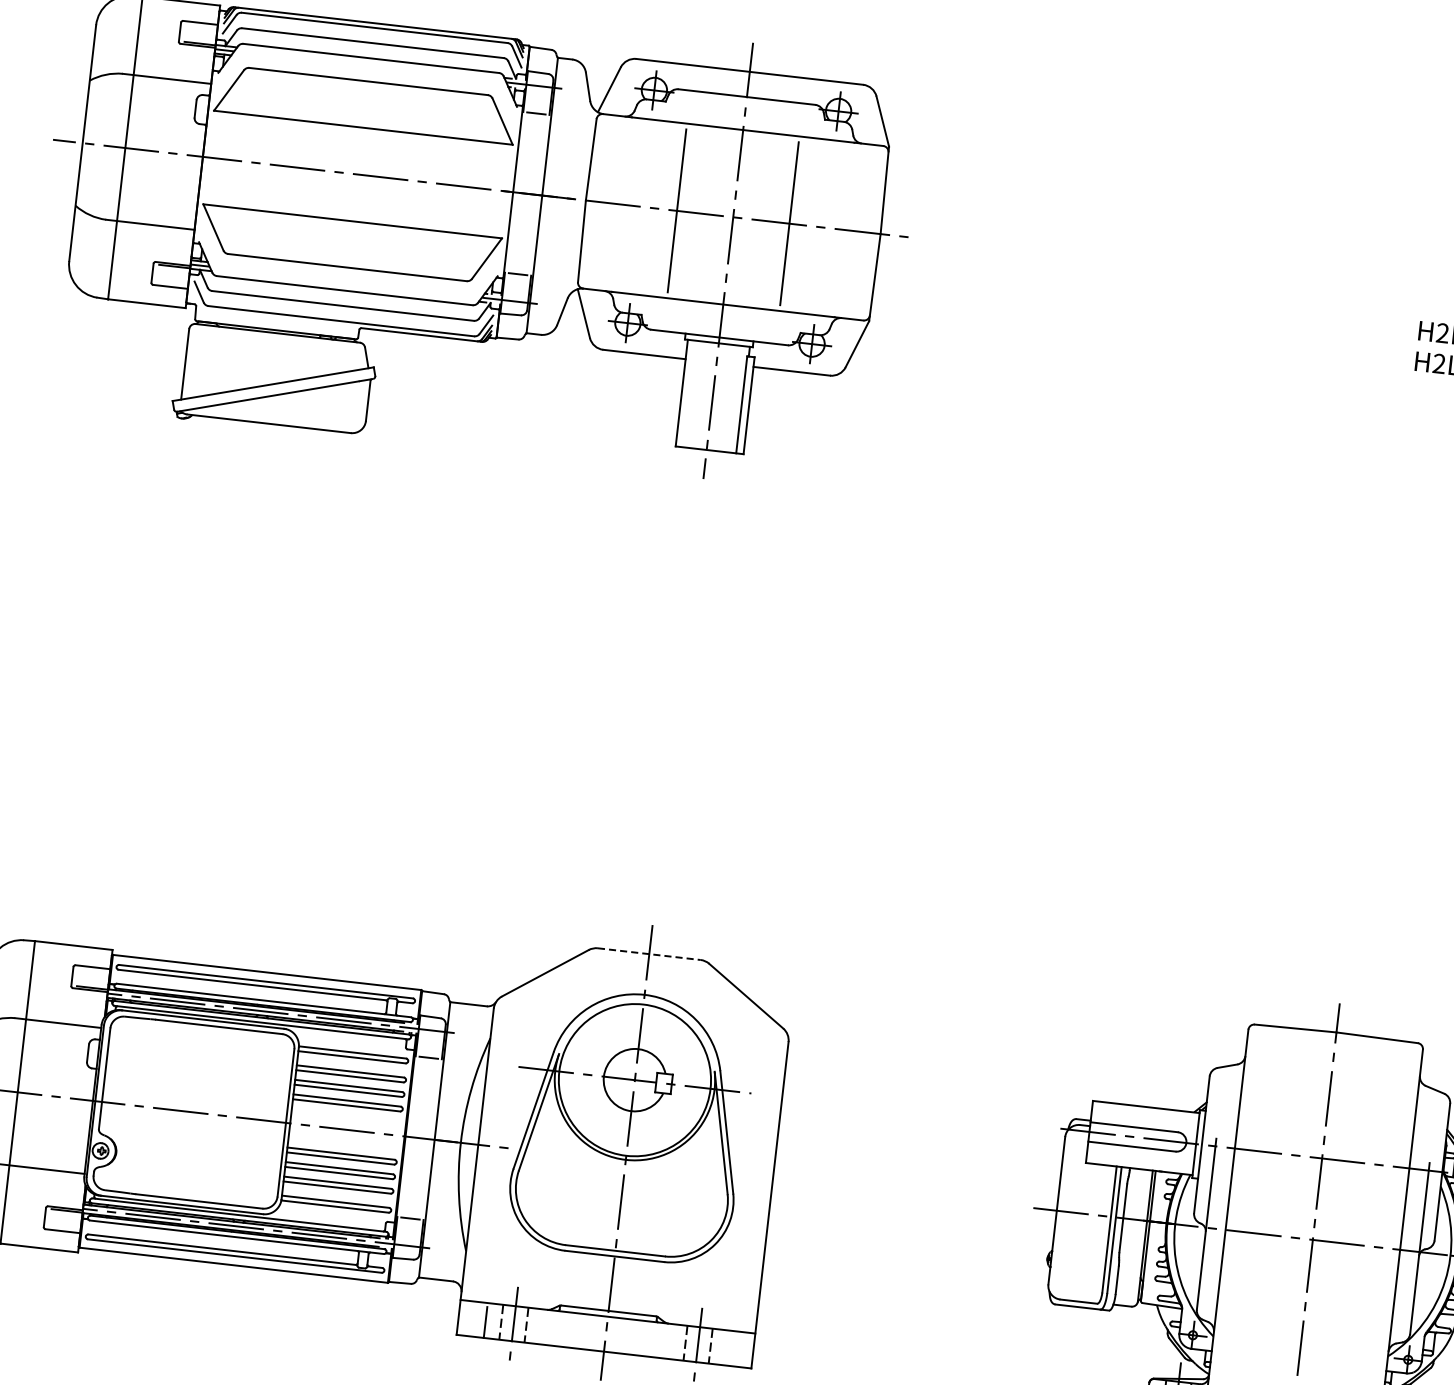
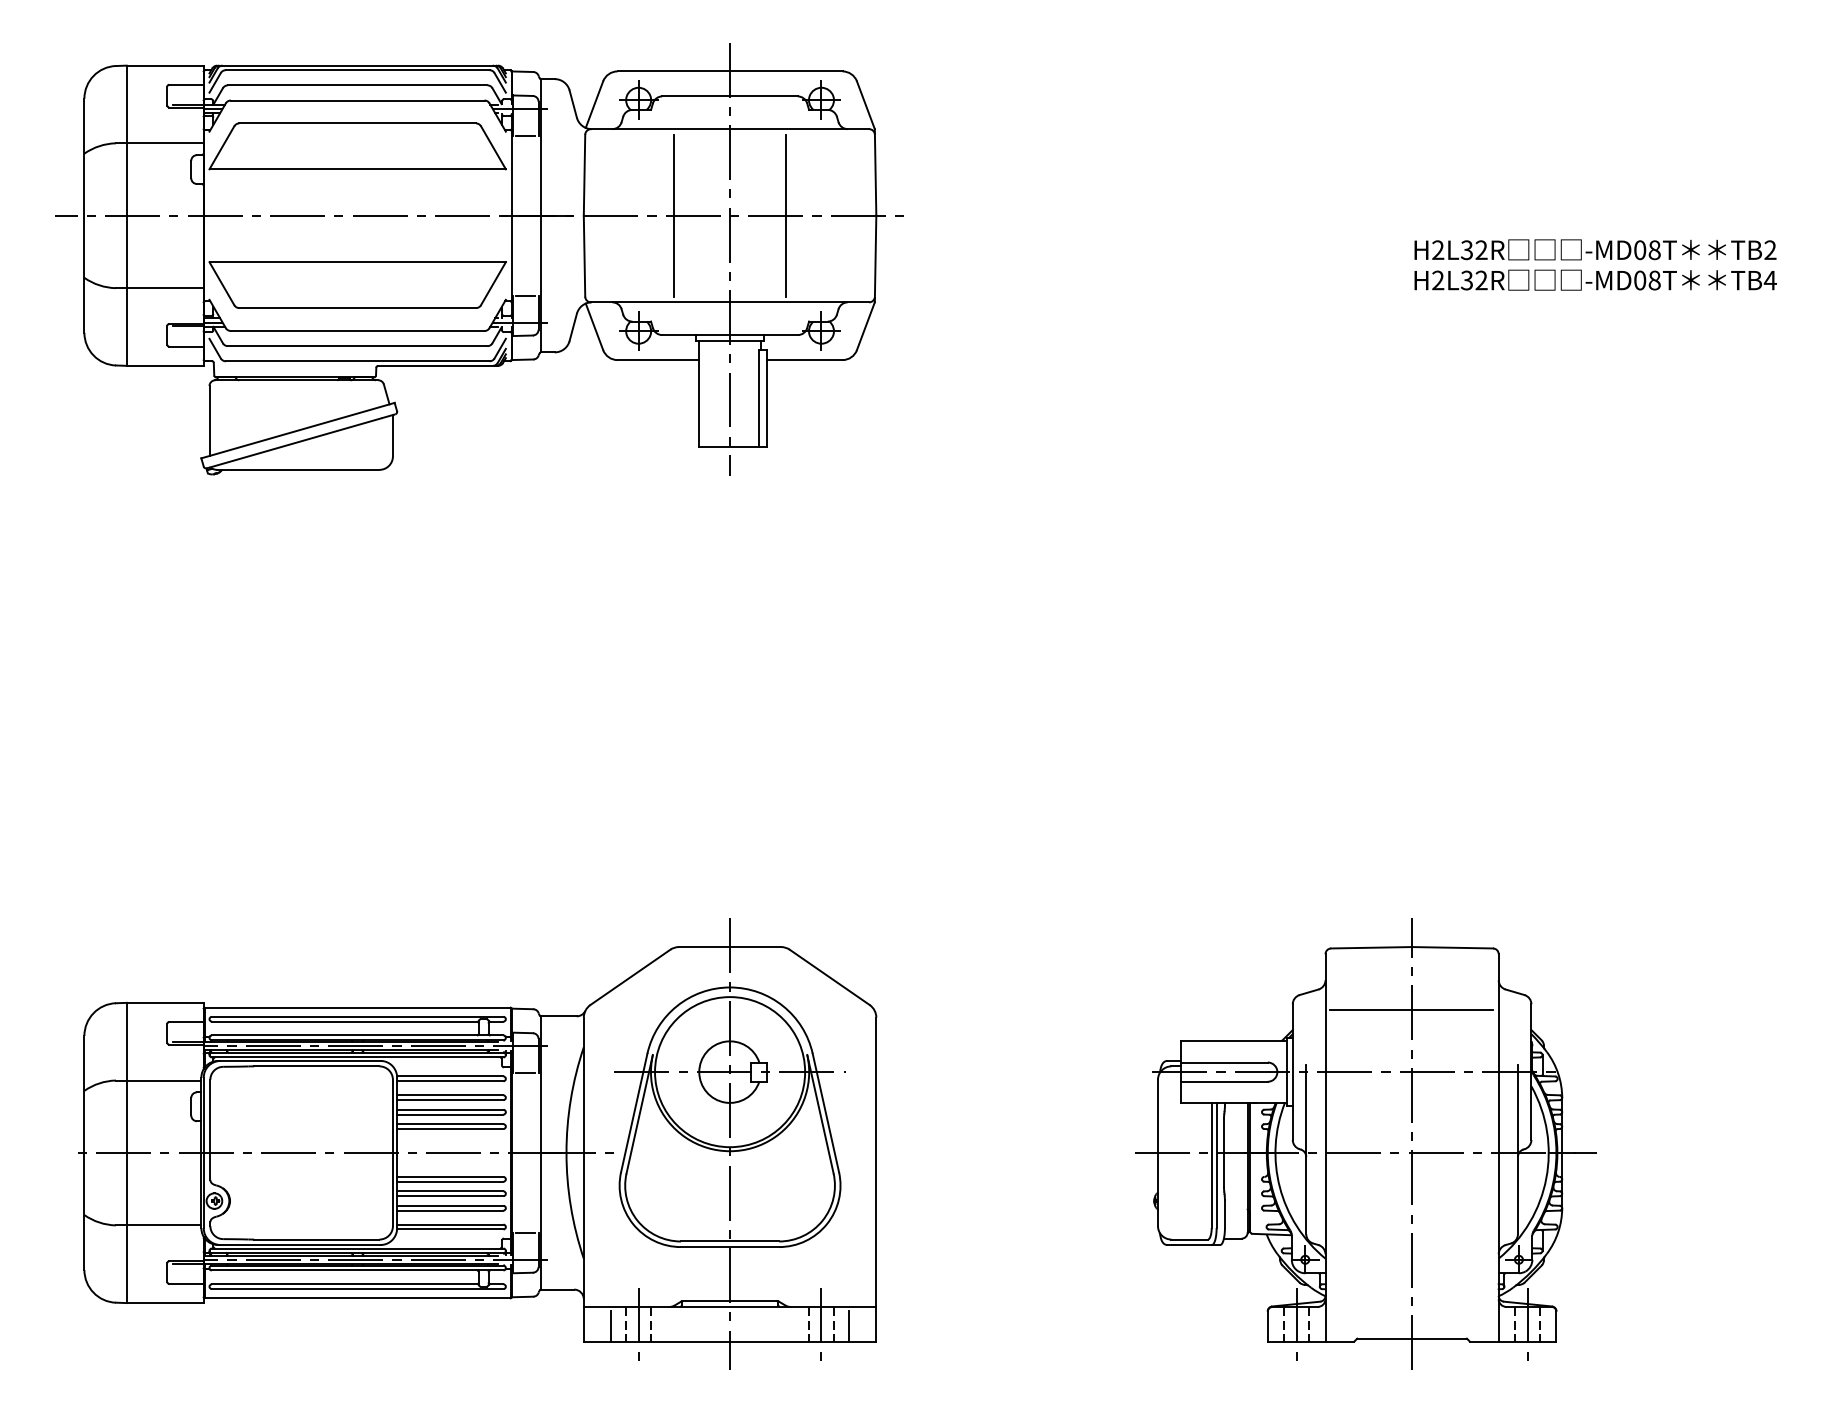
line: (649, 954) -> (730, 947), dashed -> solid
line: (1328, 1095) -> (1411, 1009), added
line: (726, 1349) -> (849, 1325), added

